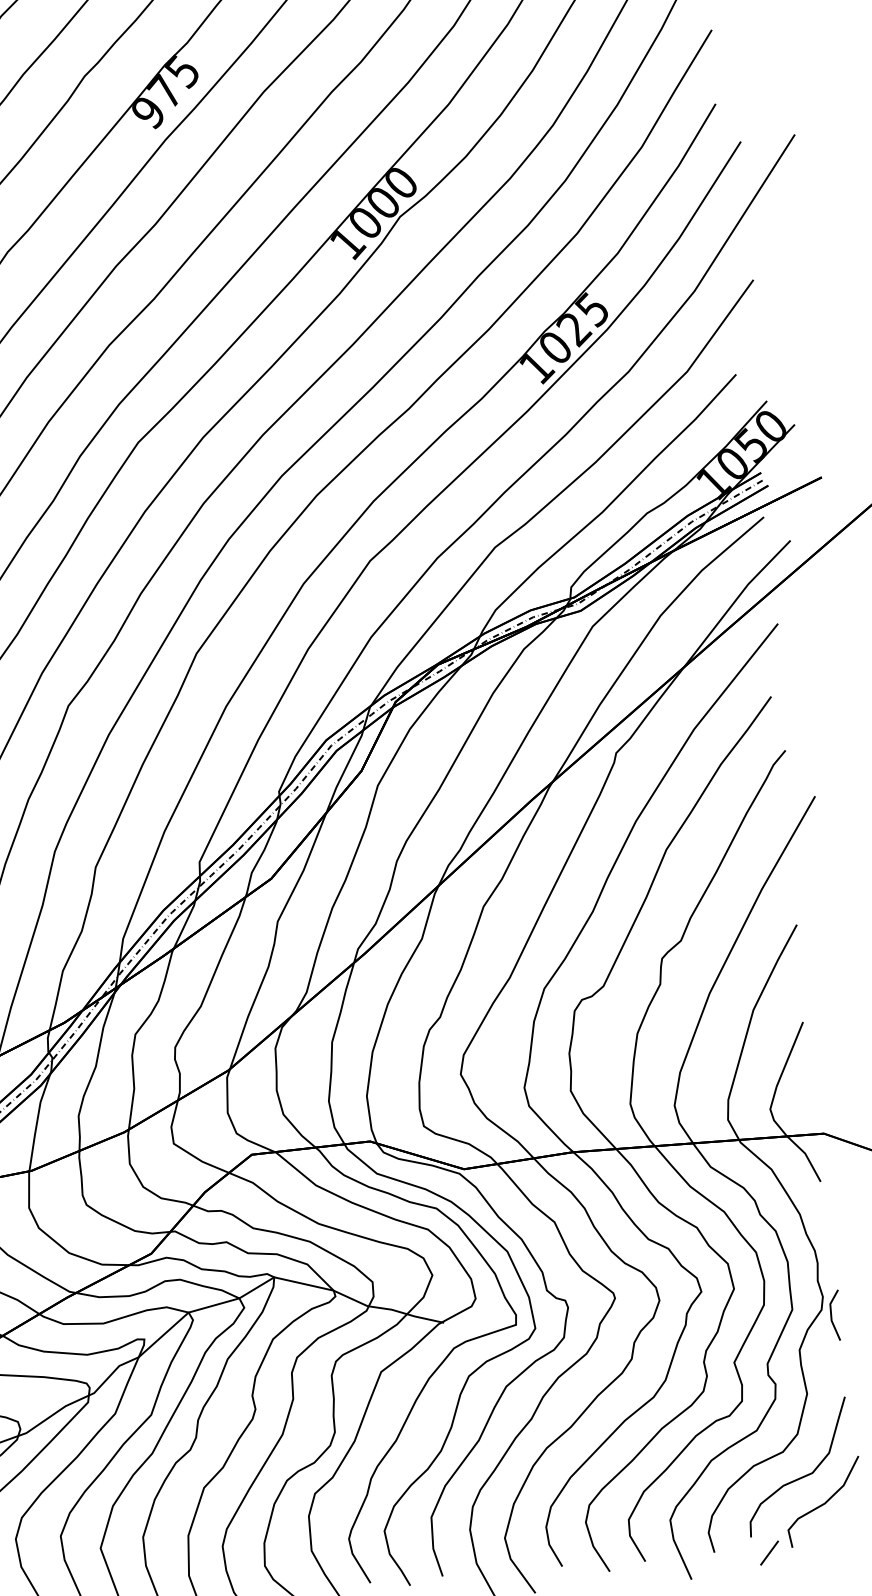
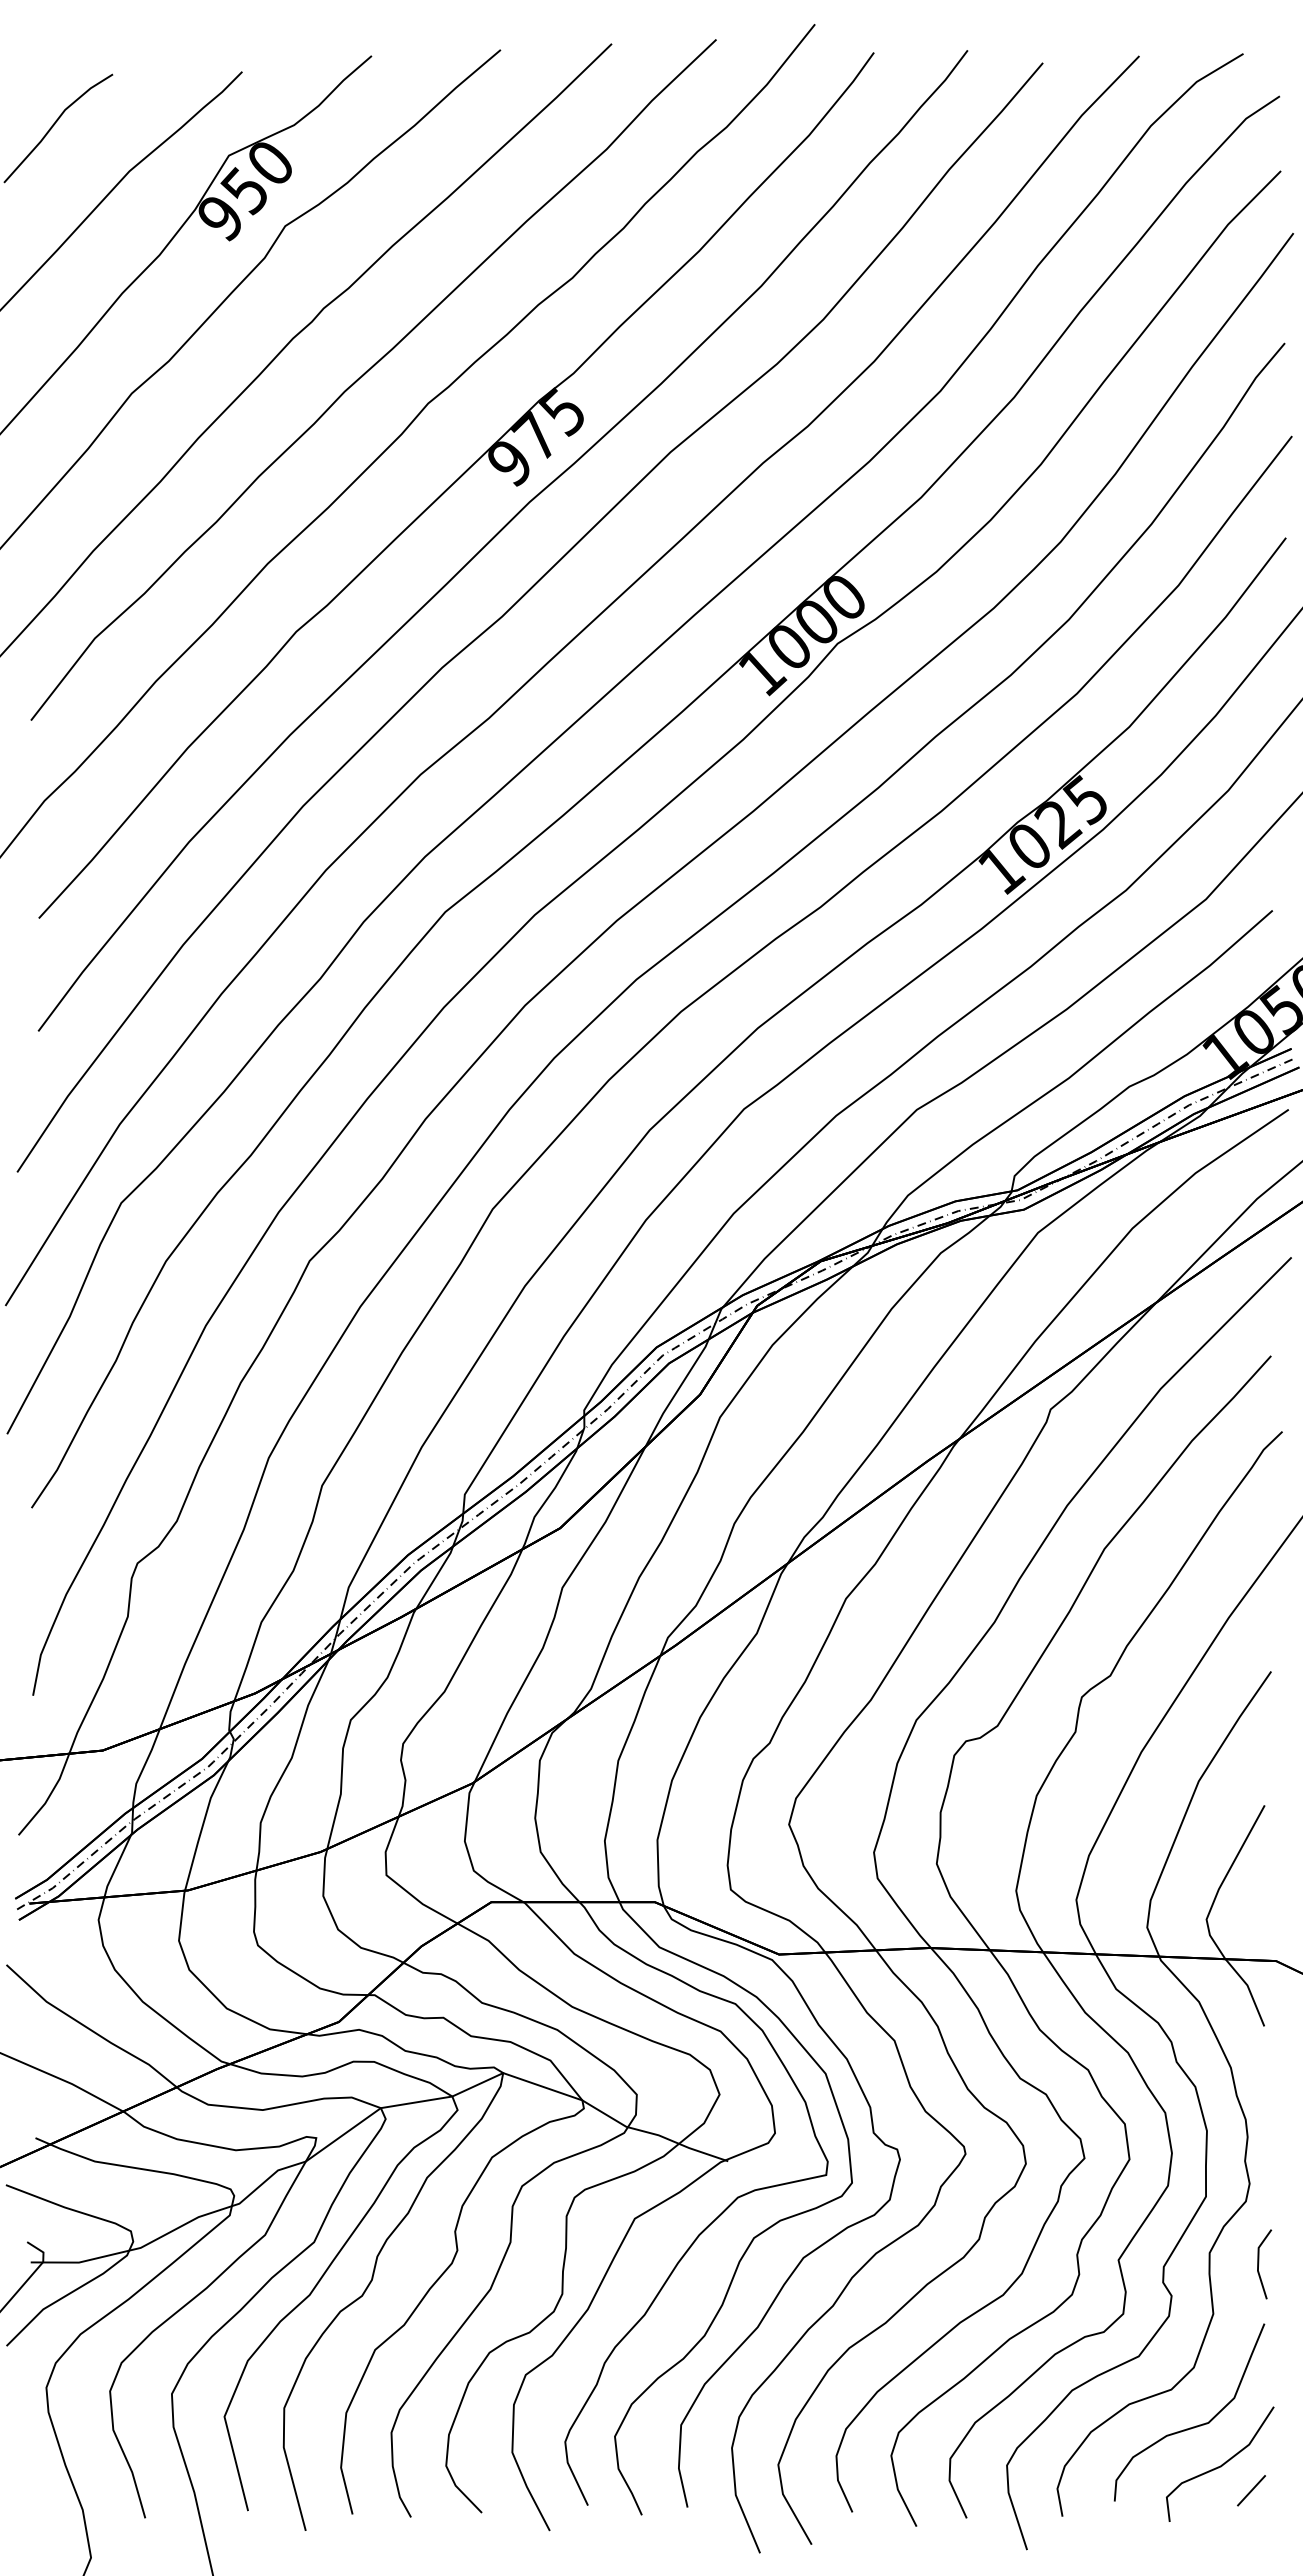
line: (832, 1315) -> (1259, 2263), moved
line: (769, 1552) -> (1251, 2490), moved

